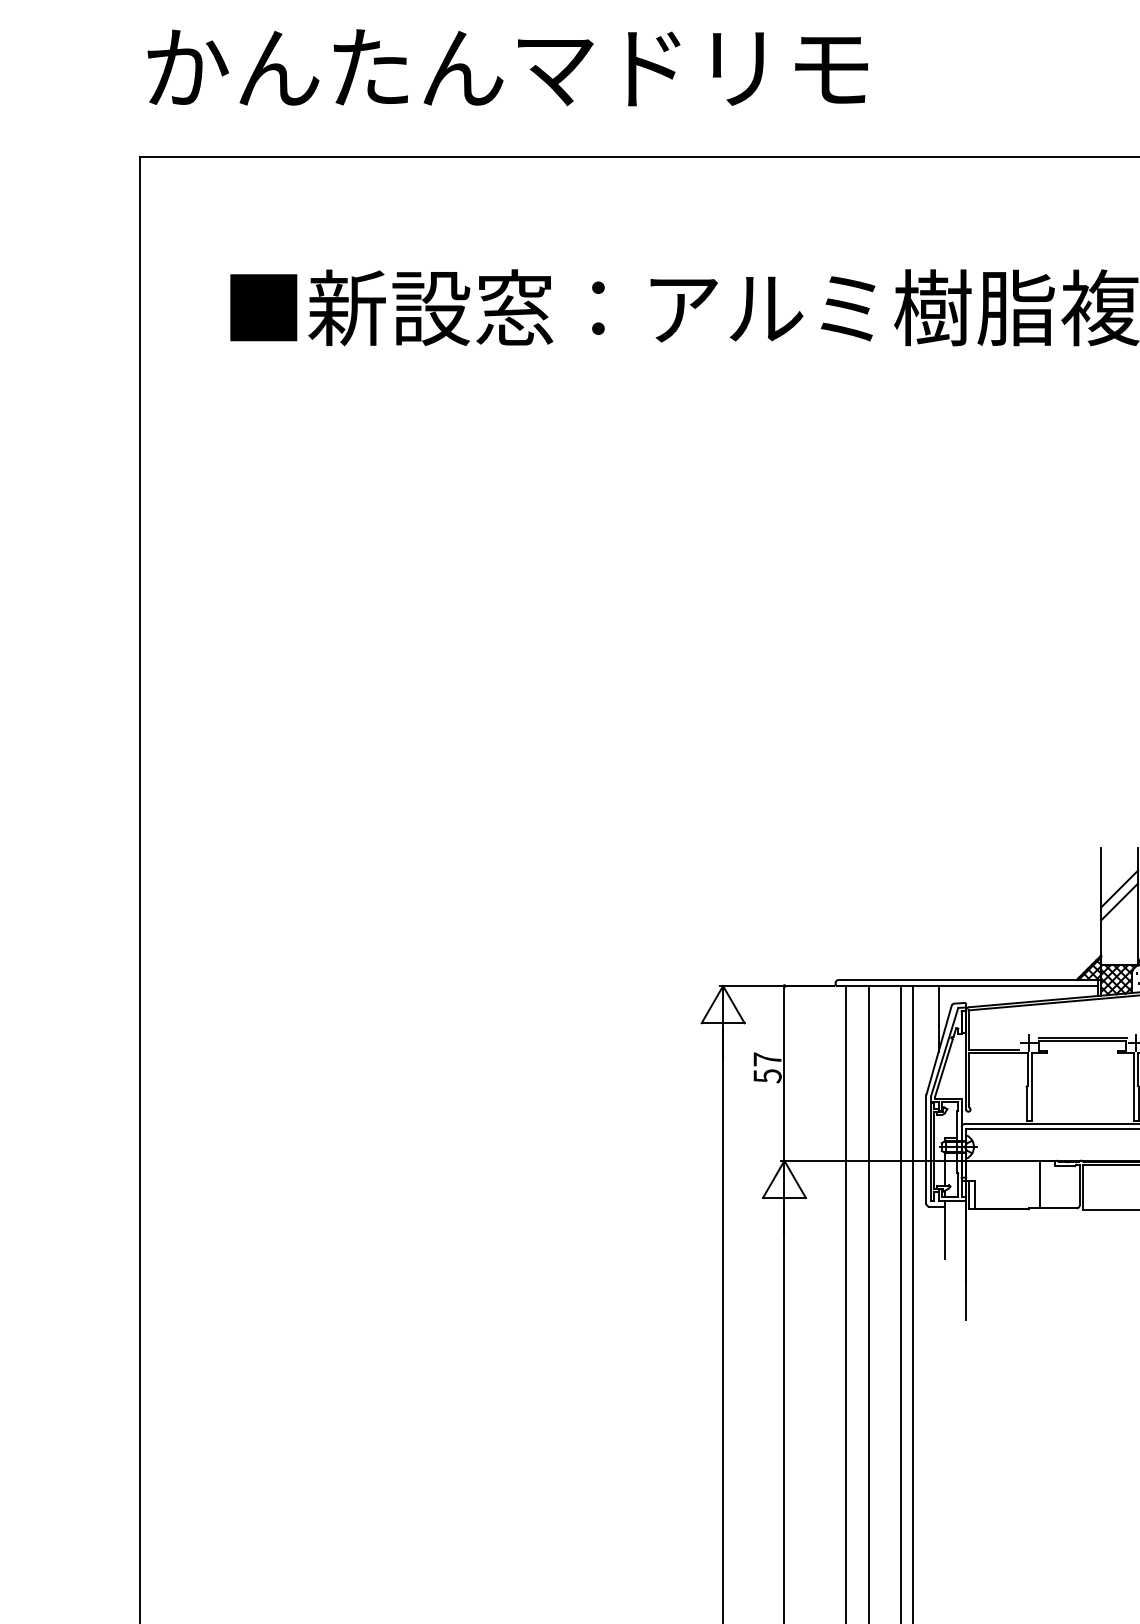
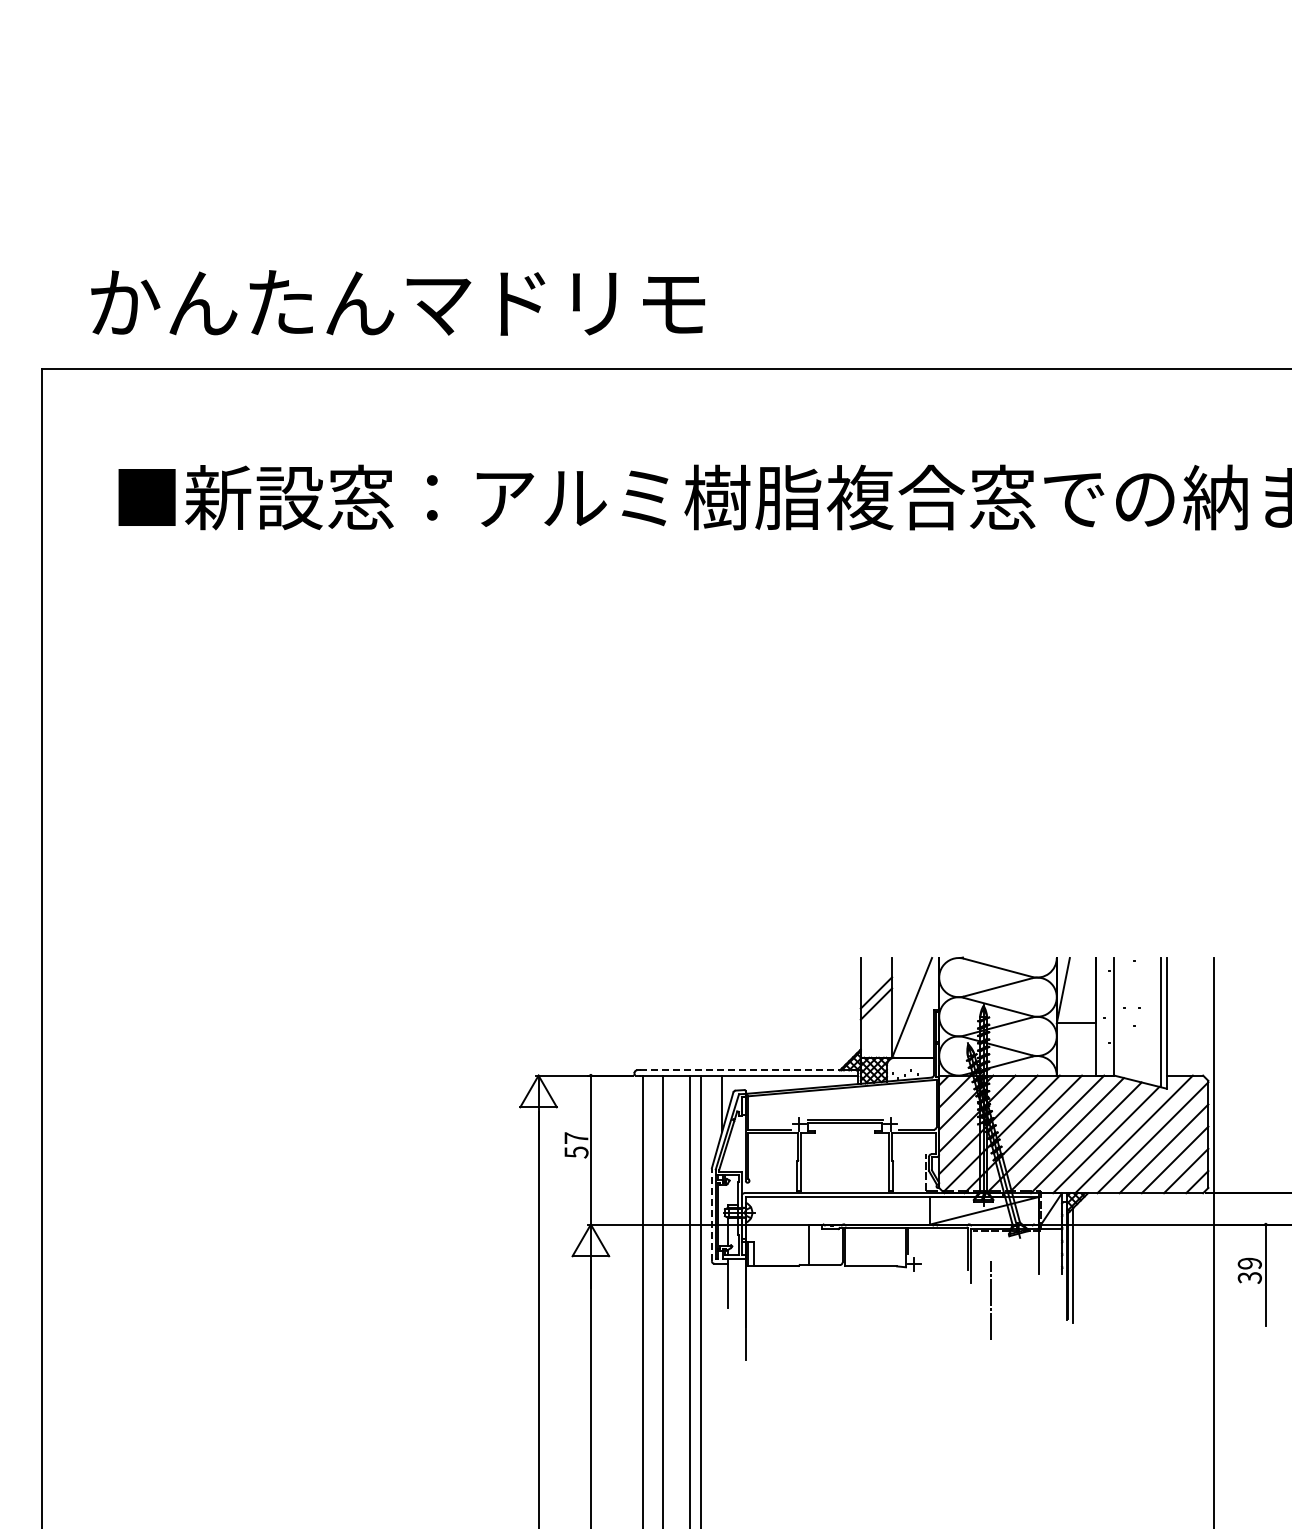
text: (508, 67) -> (398, 302), moved
line: (970, 980) -> (749, 1070), solid -> dashed
line: (926, 1149) -> (711, 1214), solid -> dashed

